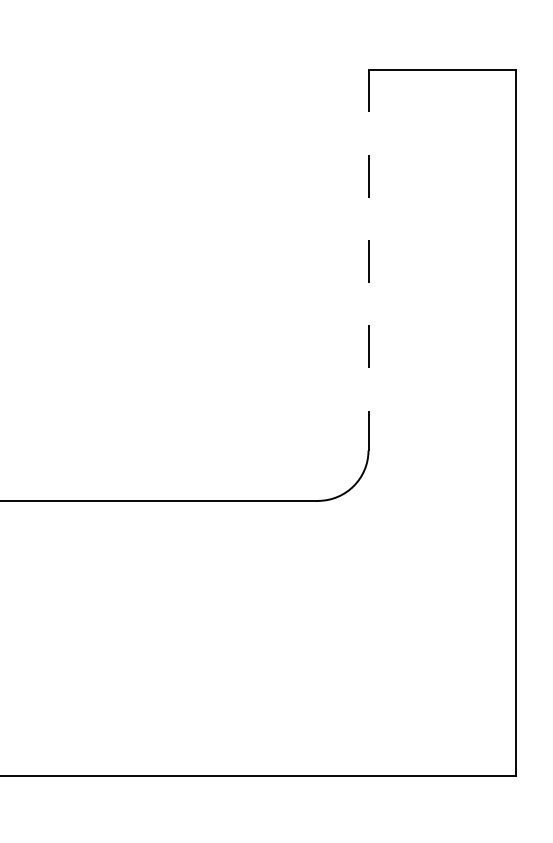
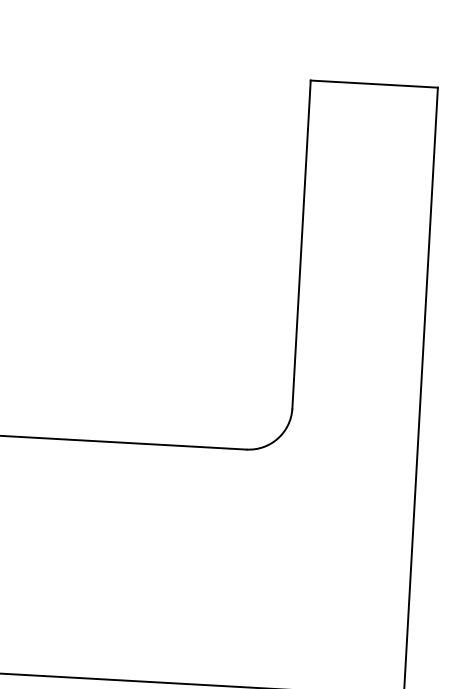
line: (368, 260) -> (301, 244), dashed -> solid

